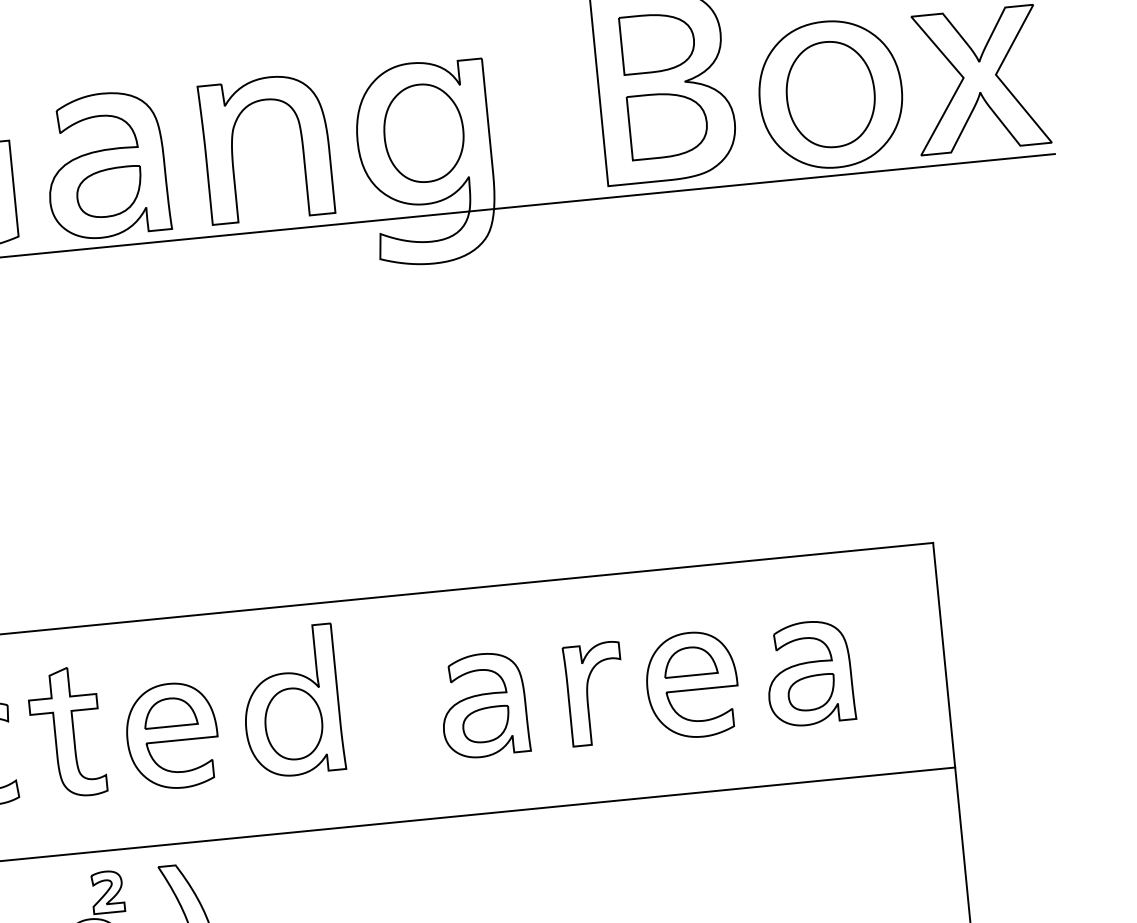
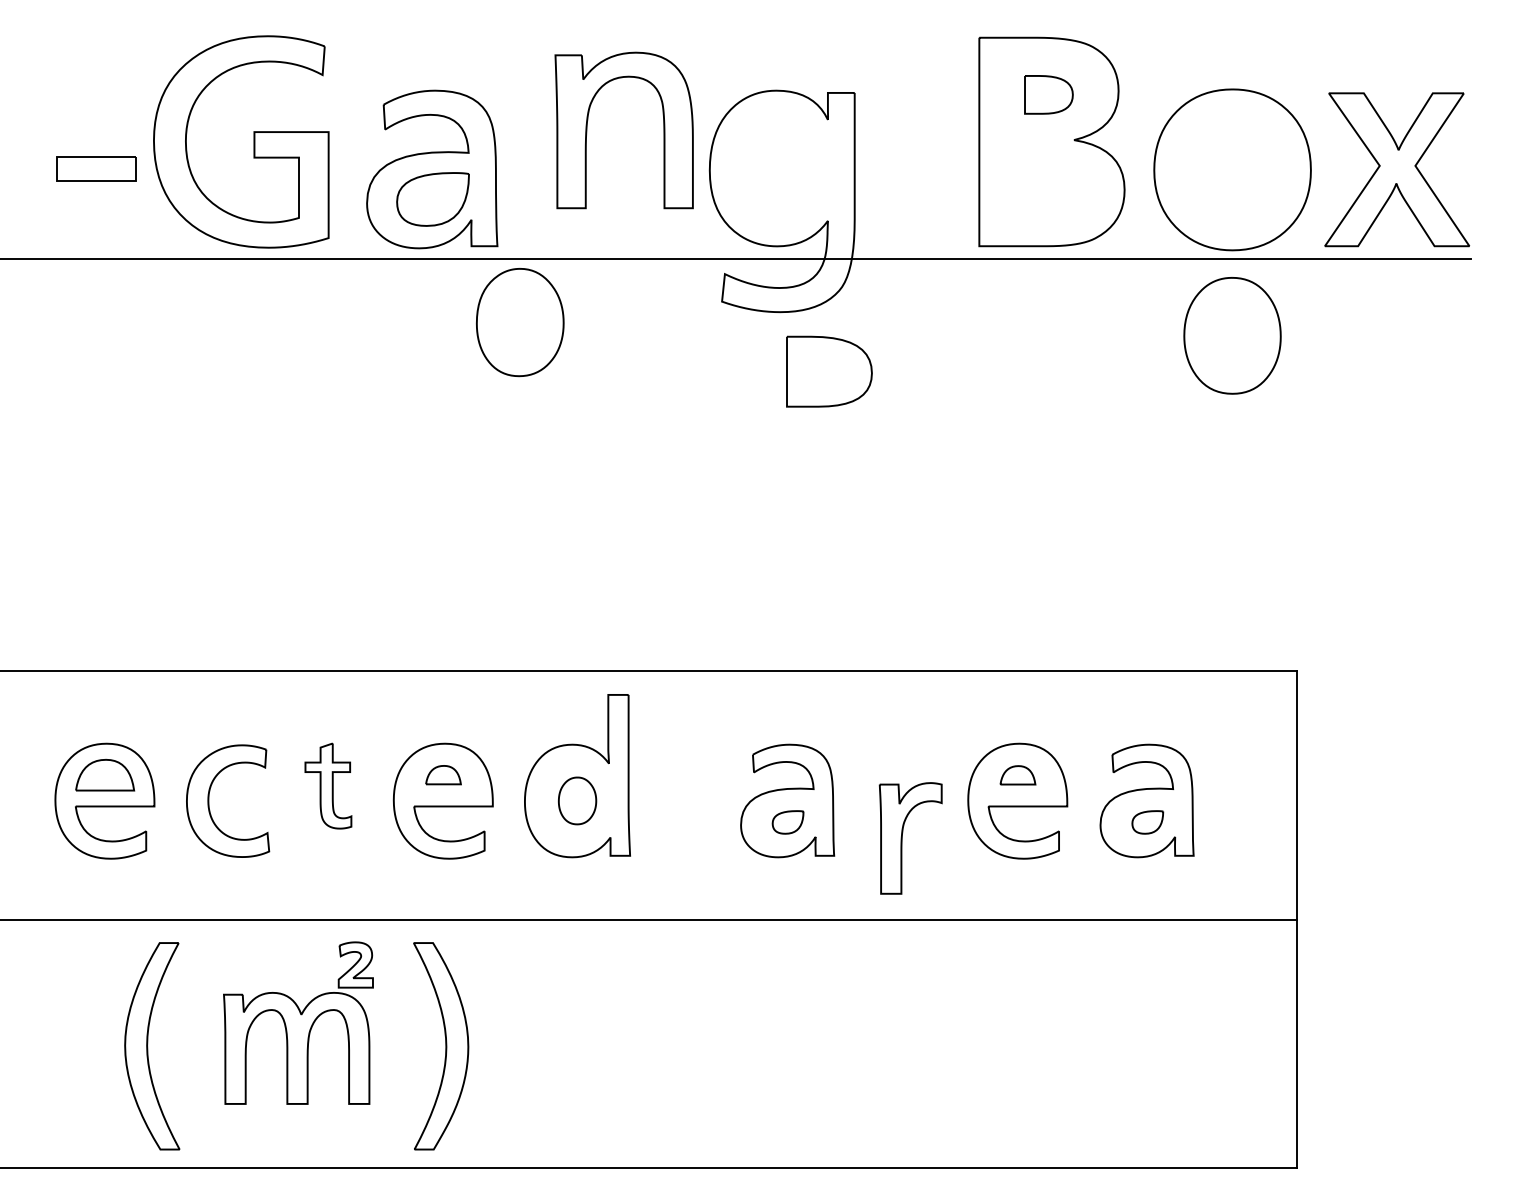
part: (657, 42) -> (1048, 94), size x0.6
part: (830, 94) -> (1232, 335), moved
part: (668, 124) -> (829, 371), moved
part: (424, 133) -> (520, 322), moved
part: (233, 151) -> (587, 130), moved
part: (689, 661) -> (1017, 775), size x0.6
part: (811, 692) -> (1147, 822), size x0.6
part: (587, 694) -> (902, 838), moved
part: (170, 711) -> (443, 774), size x0.6
part: (293, 723) -> (577, 800), size x0.6
part: (485, 724) -> (787, 822), size x0.6
part: (67, 732) -> (328, 785), size x0.6

